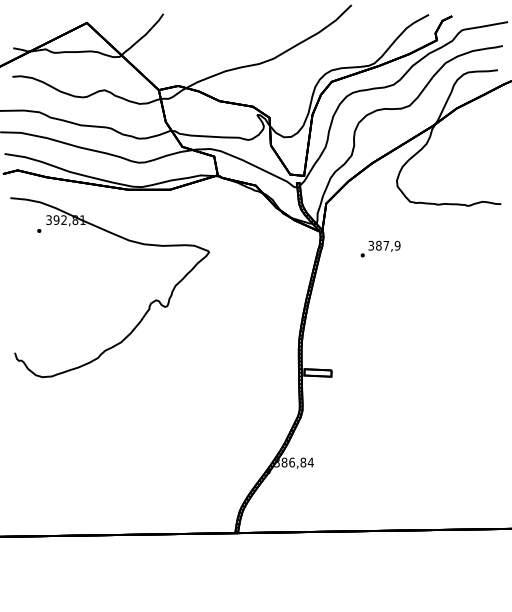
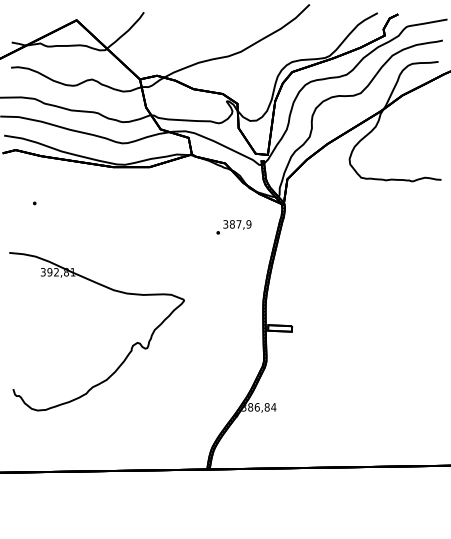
text: (380, 248) -> (233, 226), moved
part: (148, 306) -> (130, 348), moved

